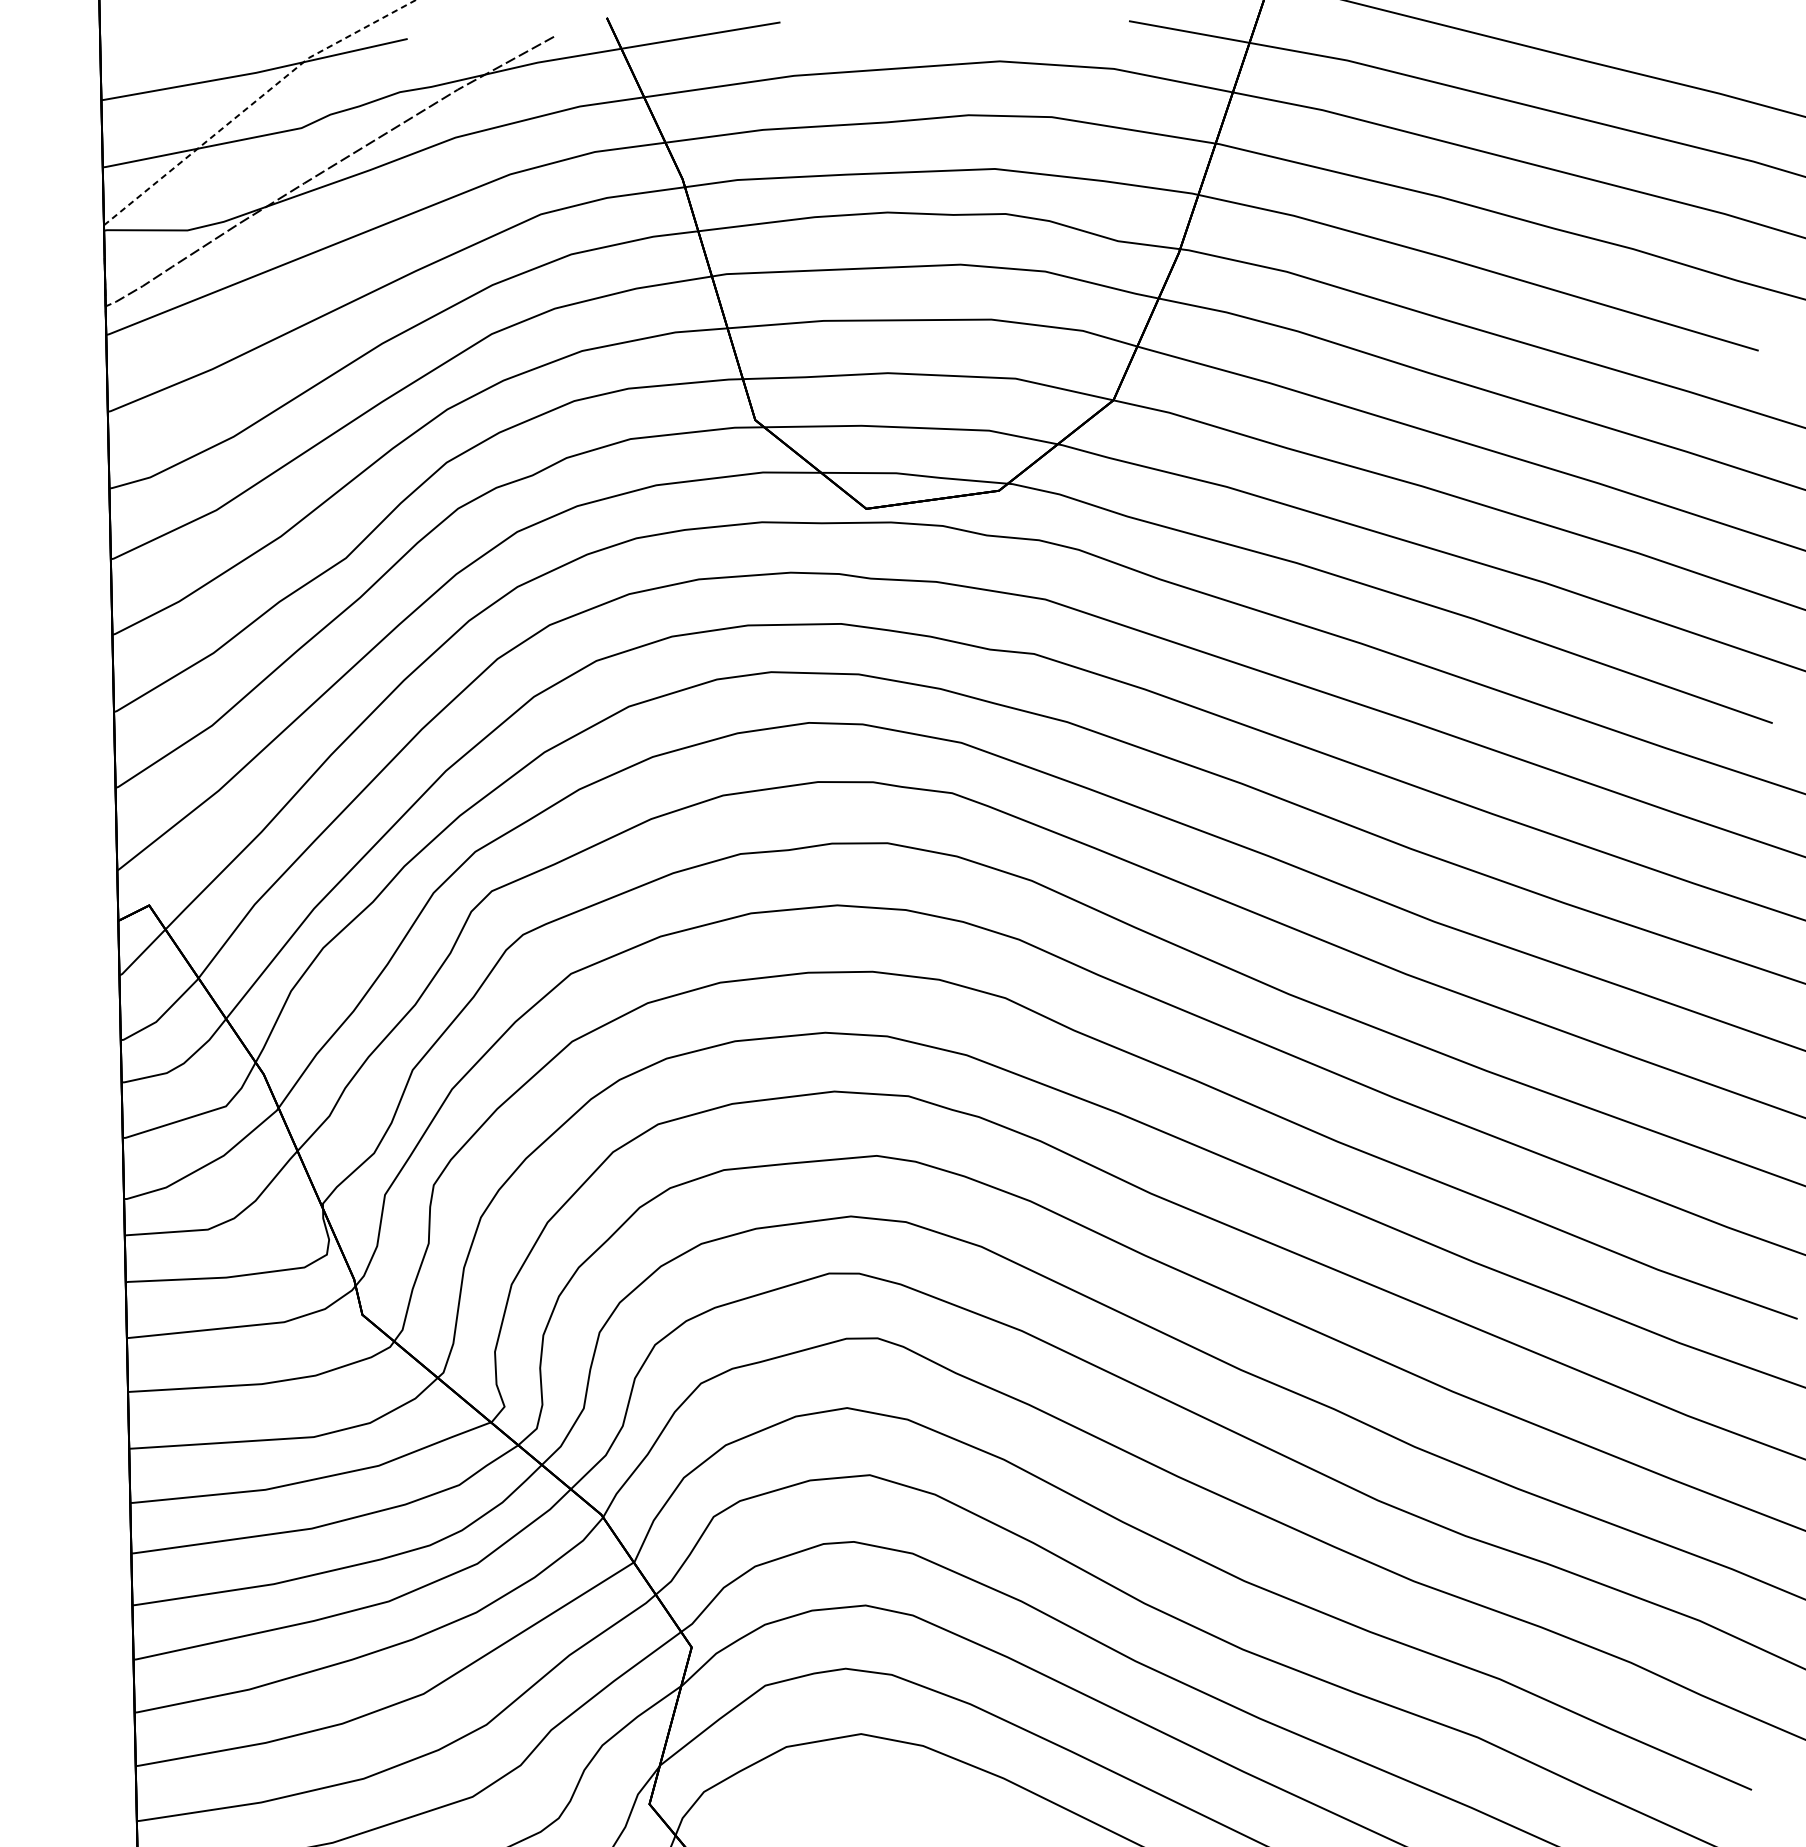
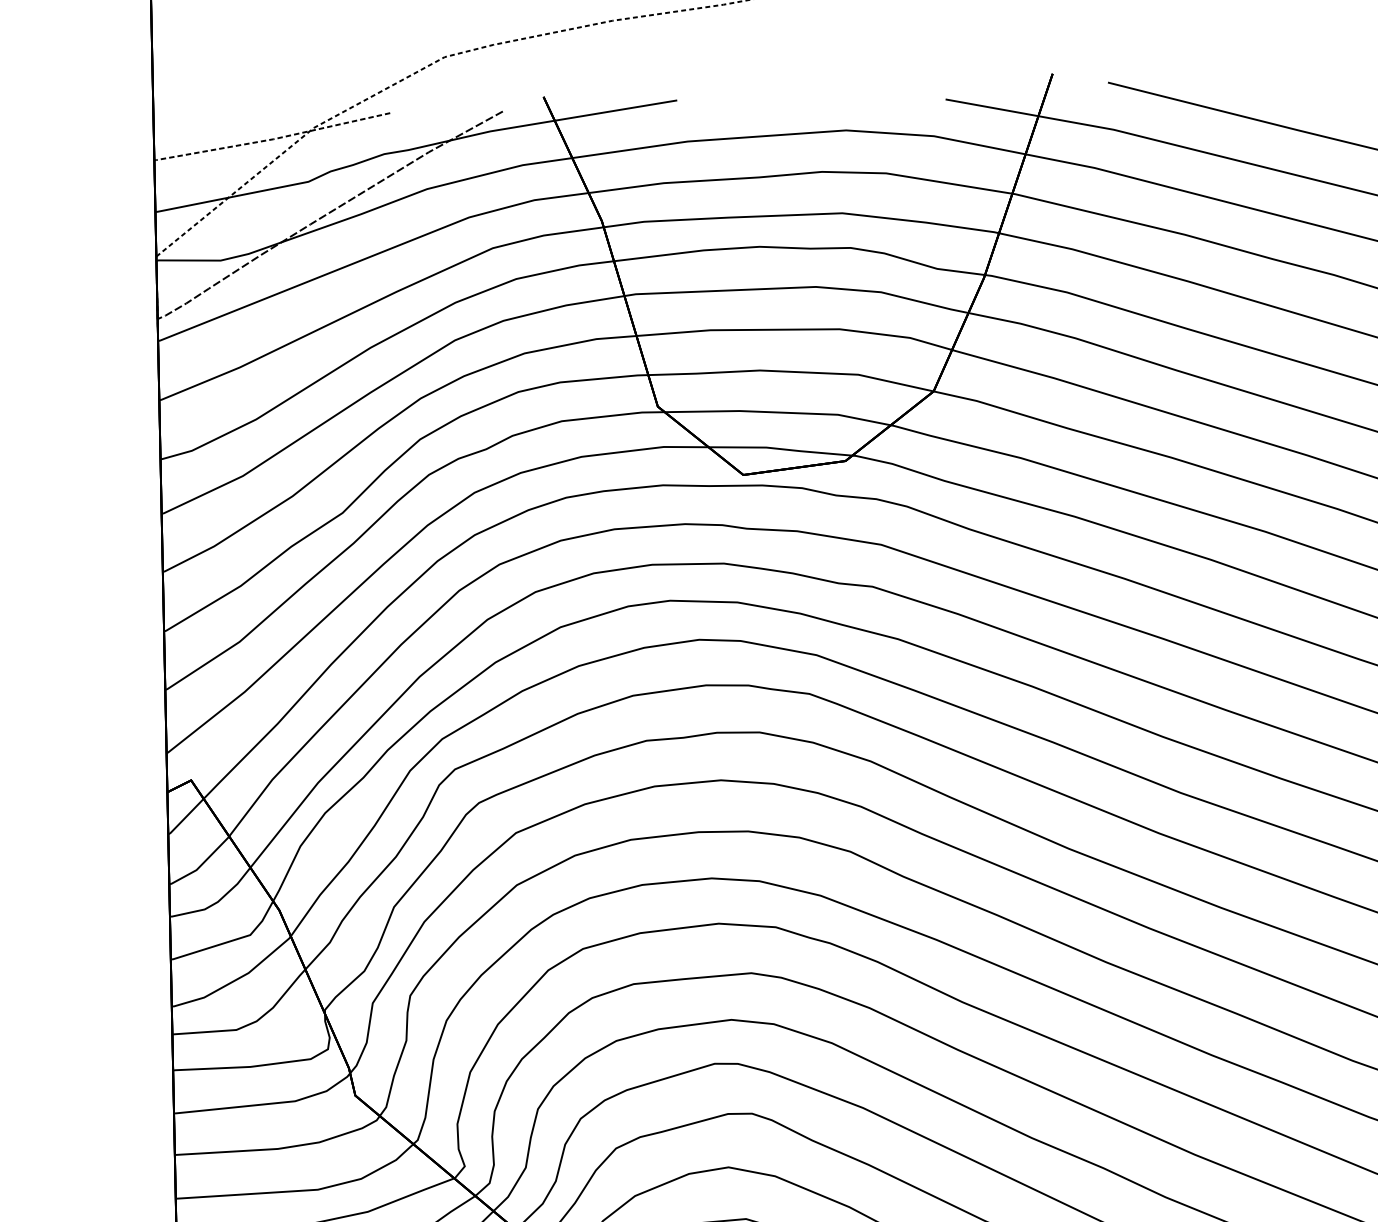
line: (255, 73) -> (273, 139), solid -> dashed

